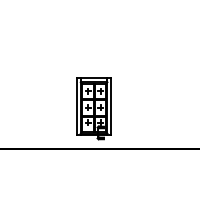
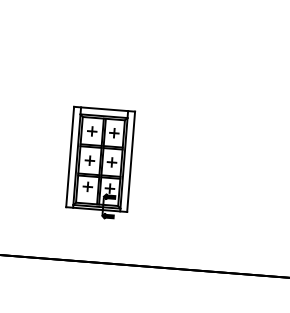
part: (93, 108) -> (99, 162), moved

